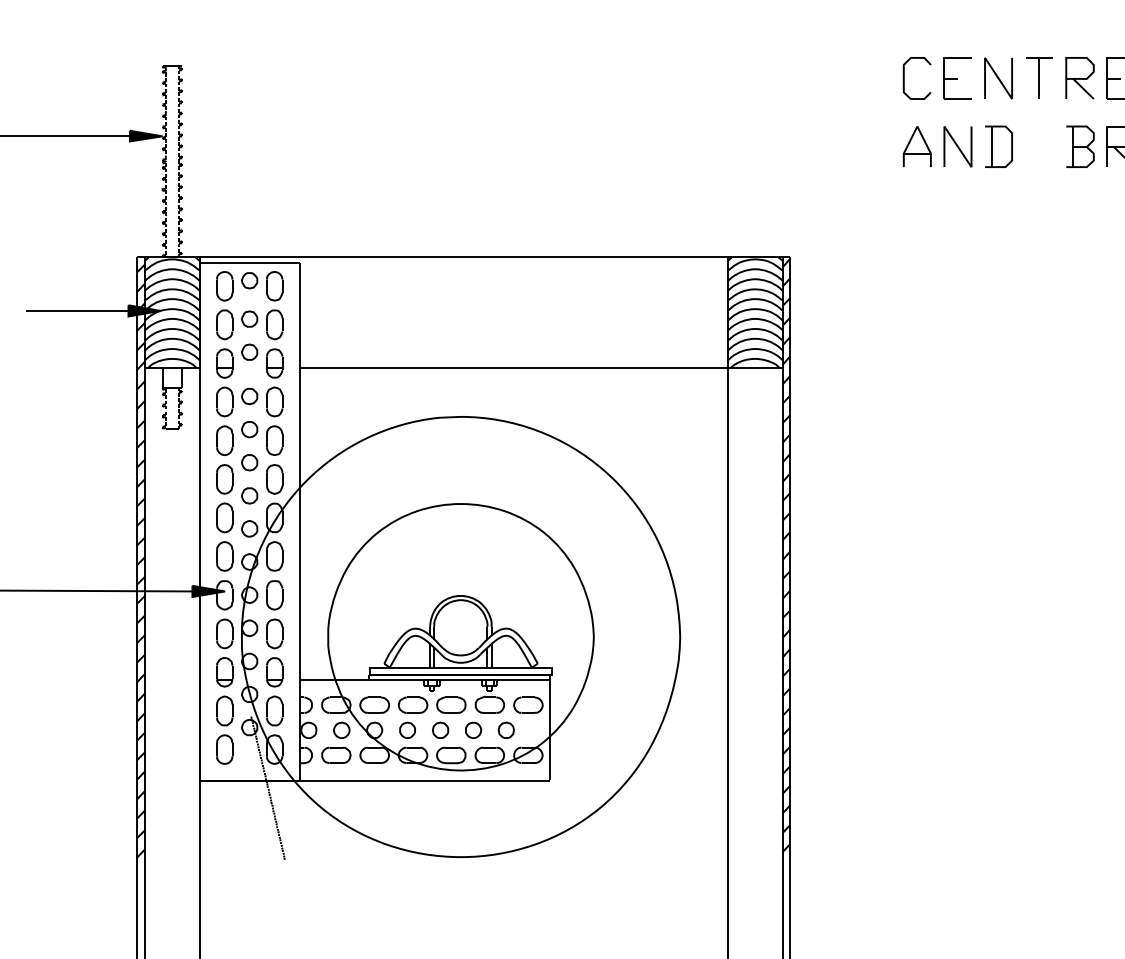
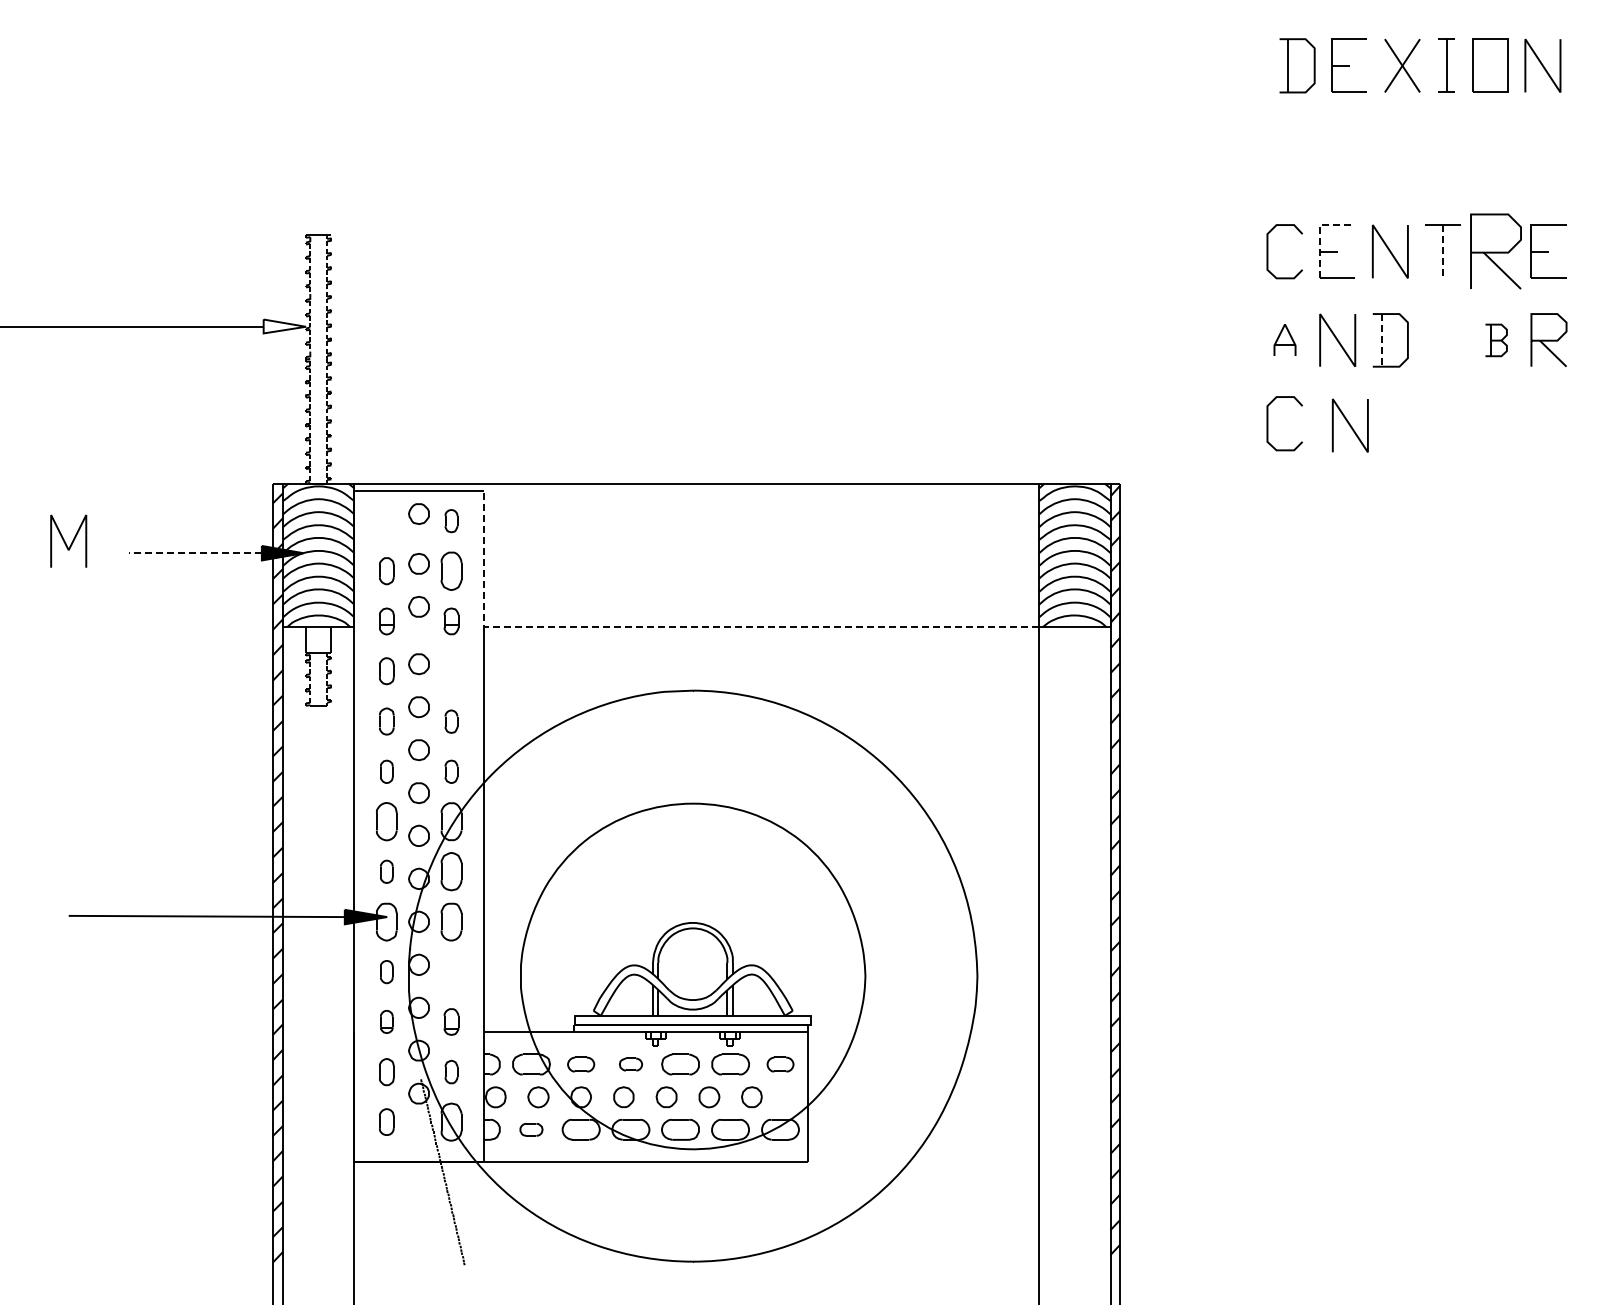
line: (944, 63) -> (1320, 232), solid -> dashed
line: (1039, 78) -> (1443, 251), solid -> dashed
part: (1079, 78) -> (1495, 251), size x1.4
fill: (145, 136) -> (284, 326), removed
part: (916, 146) -> (1284, 339), size x0.6
line: (991, 146) -> (1381, 340), solid -> dashed
part: (1080, 146) -> (1496, 340), size x0.6
curve: (904, 210) -> (1268, 423), added
line: (967, 212) -> (1349, 425), added
part: (224, 285) -> (386, 520), removed
part: (274, 285) -> (451, 520), size x0.6
line: (77, 311) -> (195, 553), solid -> dashed
part: (224, 324) -> (386, 570), size x0.7
part: (224, 363) -> (386, 621), size x0.7
part: (274, 363) -> (451, 621), size x0.7
line: (460, 368) -> (692, 627), solid -> dashed
part: (224, 401) -> (386, 670), size x0.7
part: (274, 401) -> (451, 670), removed
part: (224, 440) -> (386, 721), size x0.7
part: (274, 440) -> (451, 721), size x0.6
part: (224, 479) -> (386, 771), size x0.6
part: (274, 479) -> (451, 771), size x0.6
part: (224, 556) -> (386, 871), size x0.6
part: (224, 633) -> (386, 971), size x0.6
part: (274, 633) -> (451, 971), removed
part: (224, 671) -> (386, 1021), size x0.6
part: (274, 671) -> (451, 1021), size x0.7
part: (374, 705) -> (580, 1064), size x0.7
part: (412, 705) -> (630, 1064), size x0.6
part: (528, 705) -> (780, 1064), size x0.7
part: (224, 710) -> (386, 1071), size x0.7
part: (274, 710) -> (451, 1071), size x0.6
part: (224, 749) -> (386, 1121), size x0.7
part: (336, 755) -> (531, 1129), size x0.6

